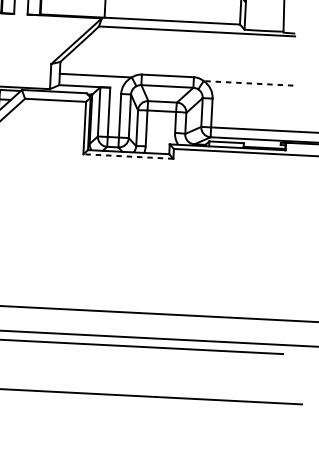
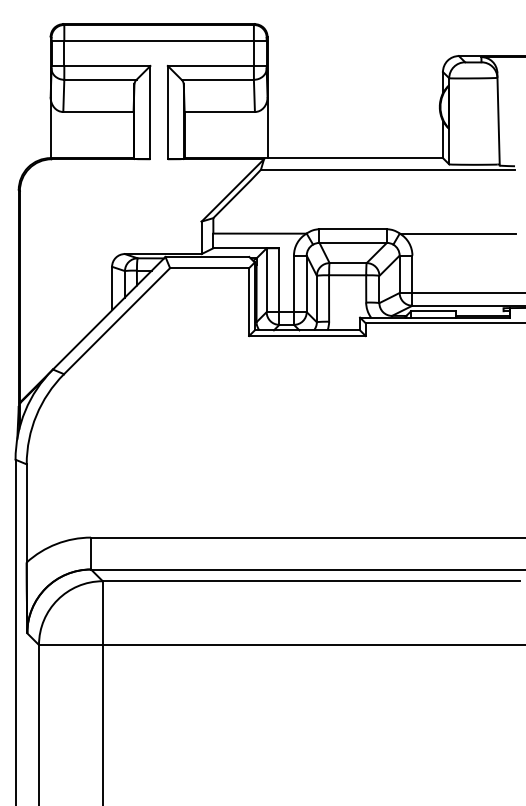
line: (248, 83) -> (457, 233), dashed -> solid
line: (127, 156) -> (306, 336), dashed -> solid

